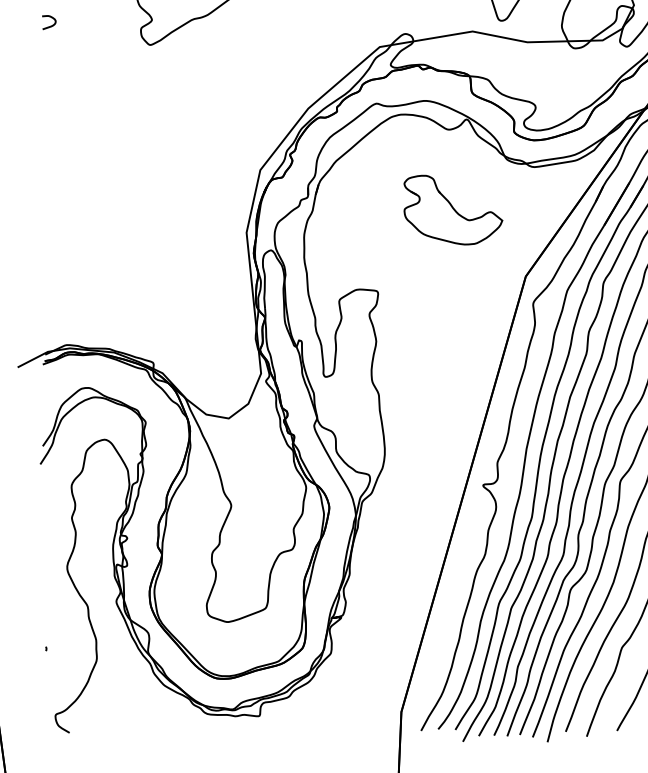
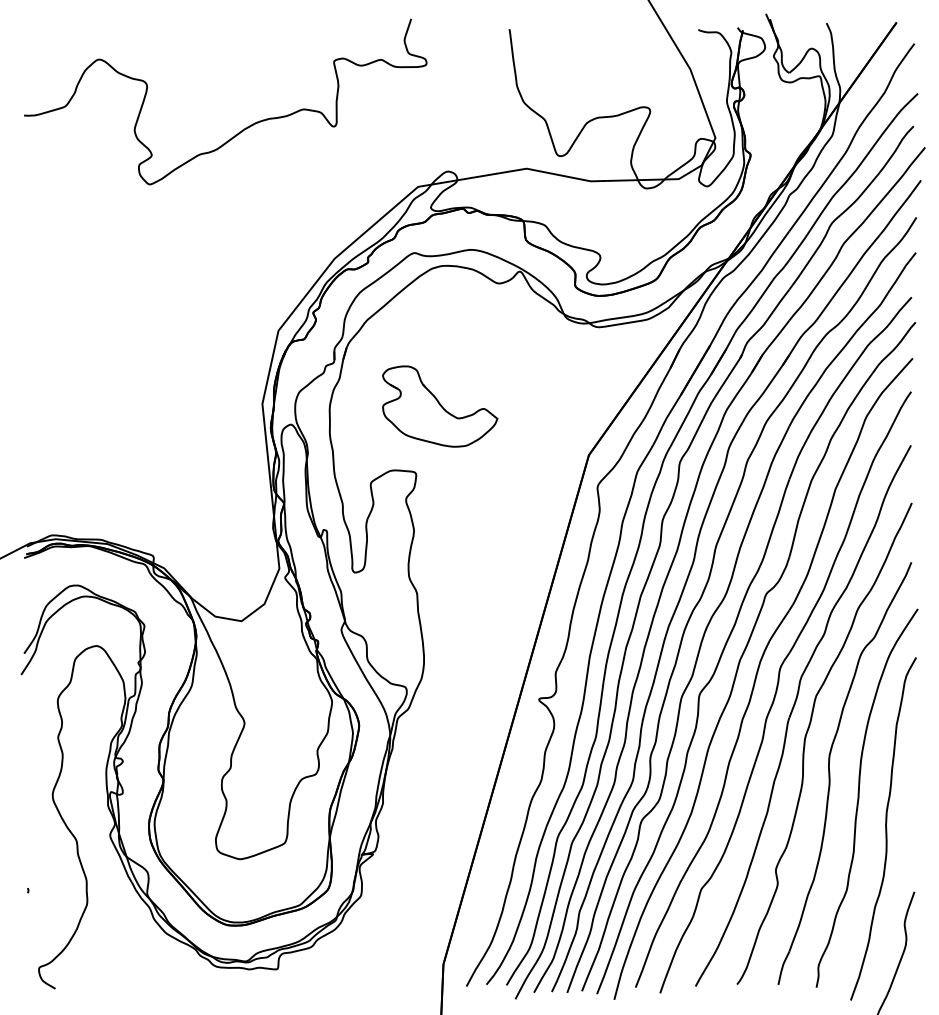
curve: (51, 18) -> (34, 153), removed
part: (453, 210) -> (440, 406), moved

